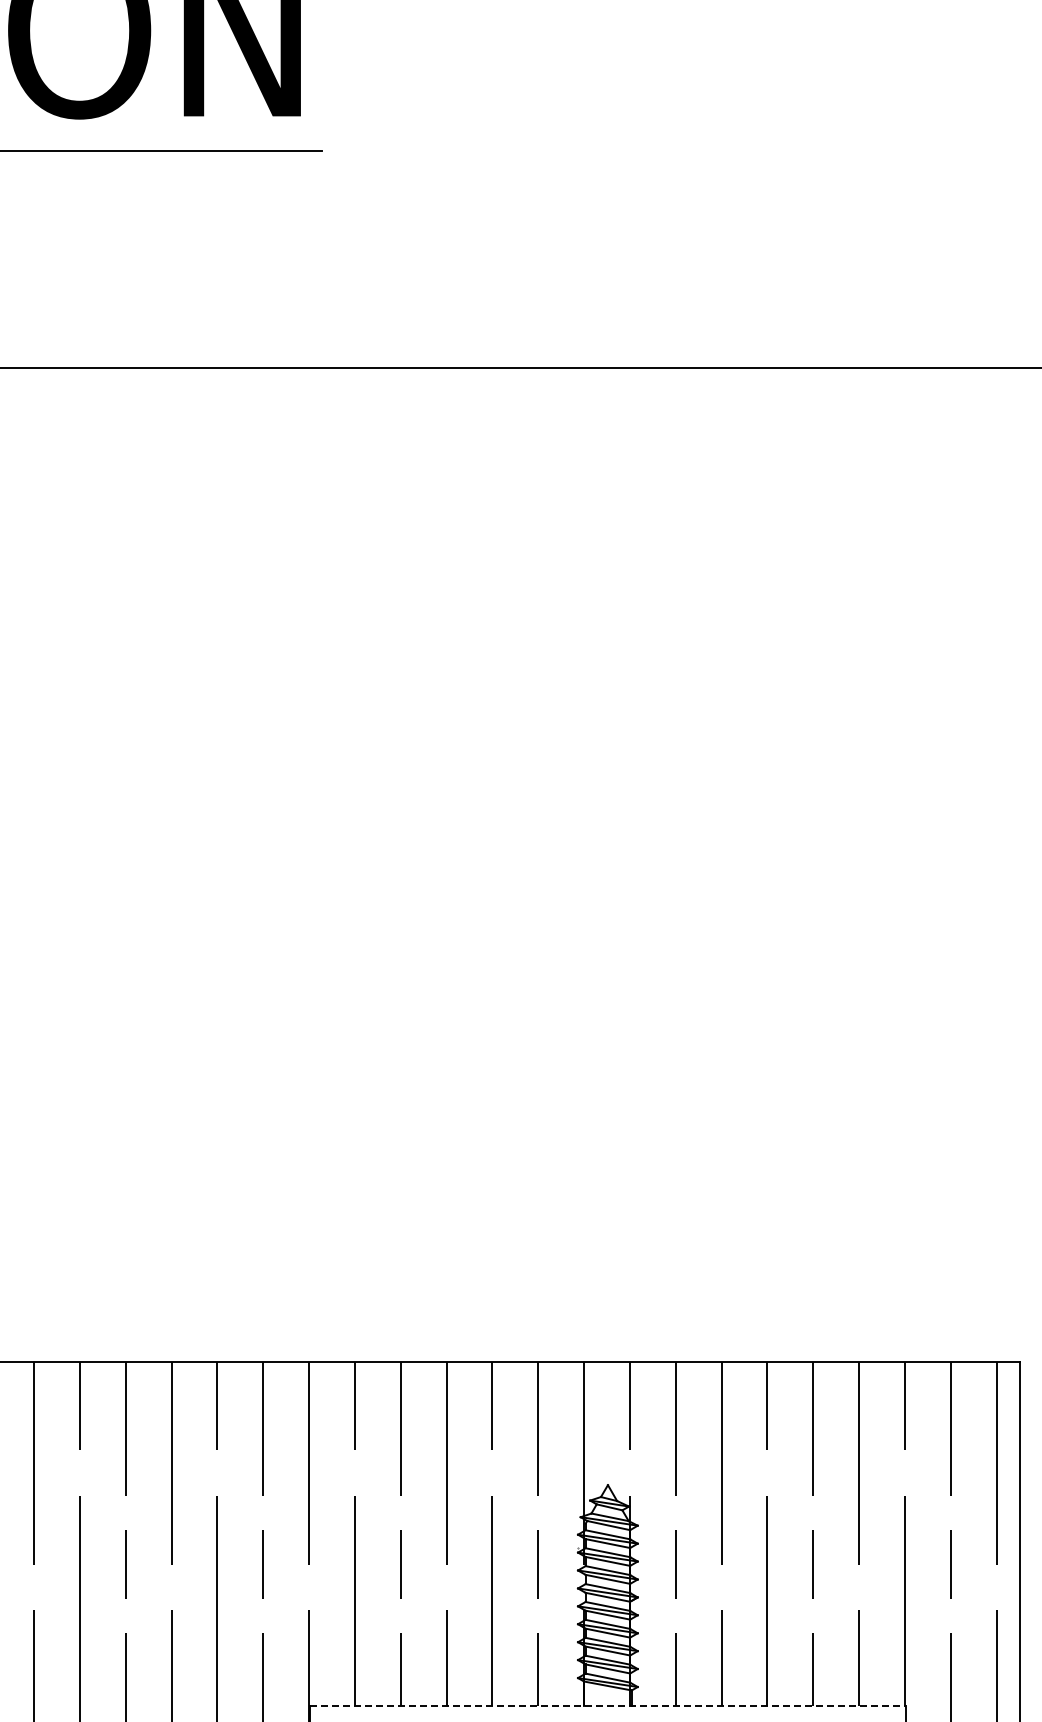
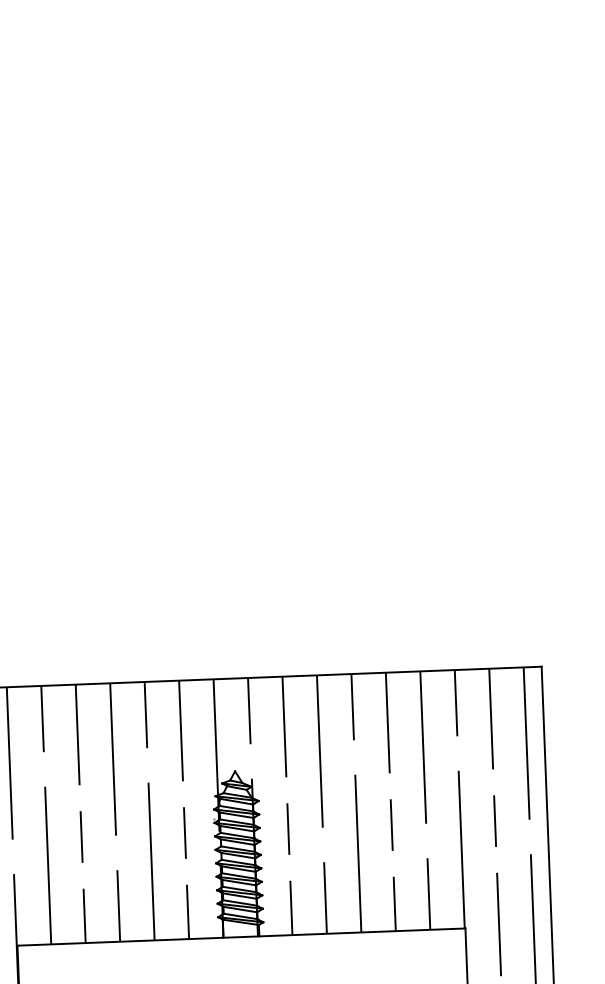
line: (607, 1705) -> (241, 937), dashed -> solid

